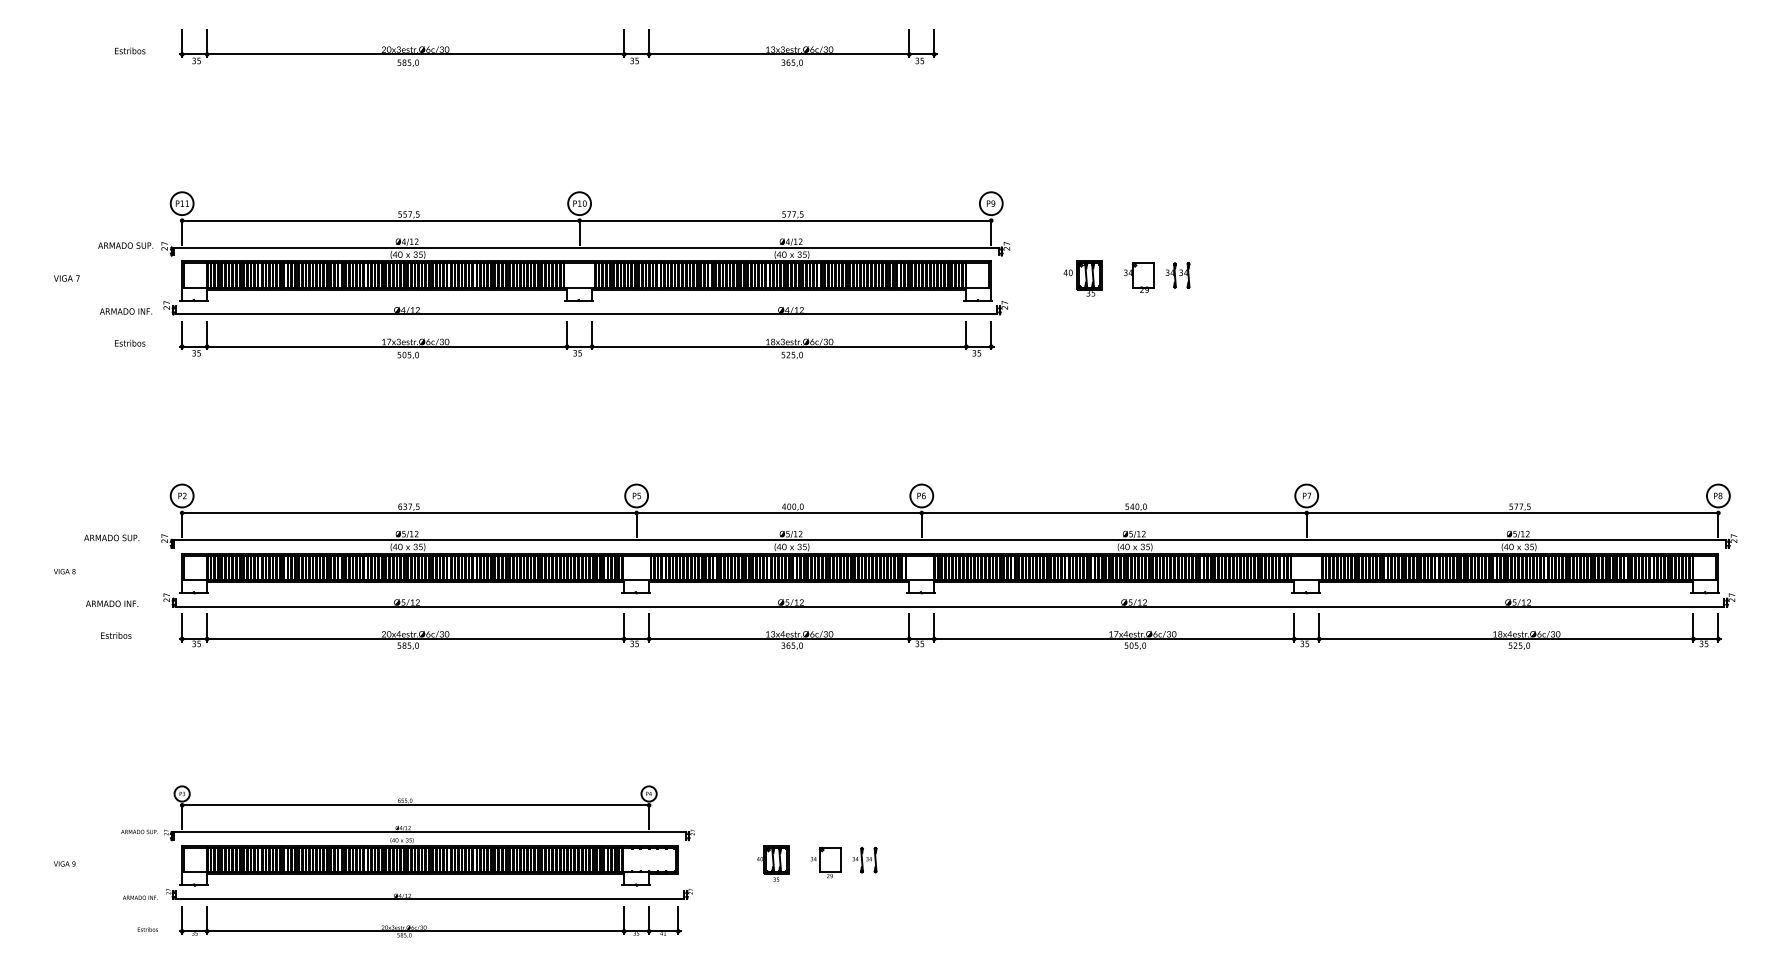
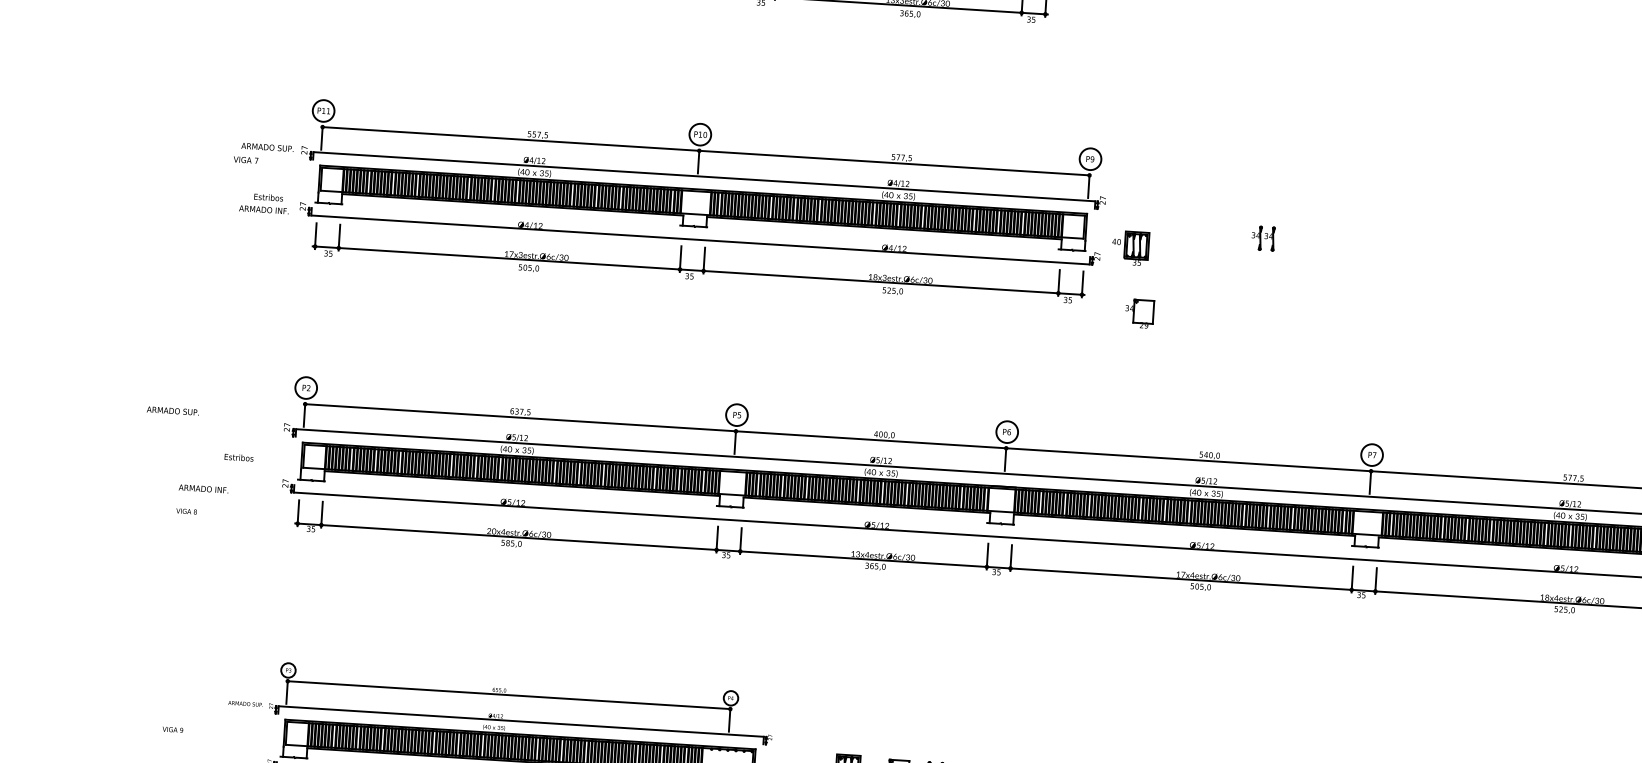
part: (1139, 277) -> (1140, 313), moved
text: (66, 278) -> (245, 160), moved
part: (1082, 278) -> (1129, 248), moved
text: (130, 343) -> (269, 197), moved
text: (111, 537) -> (172, 410), moved
text: (64, 571) -> (186, 511), moved
text: (112, 603) -> (204, 488), moved
text: (116, 635) -> (239, 457), moved

